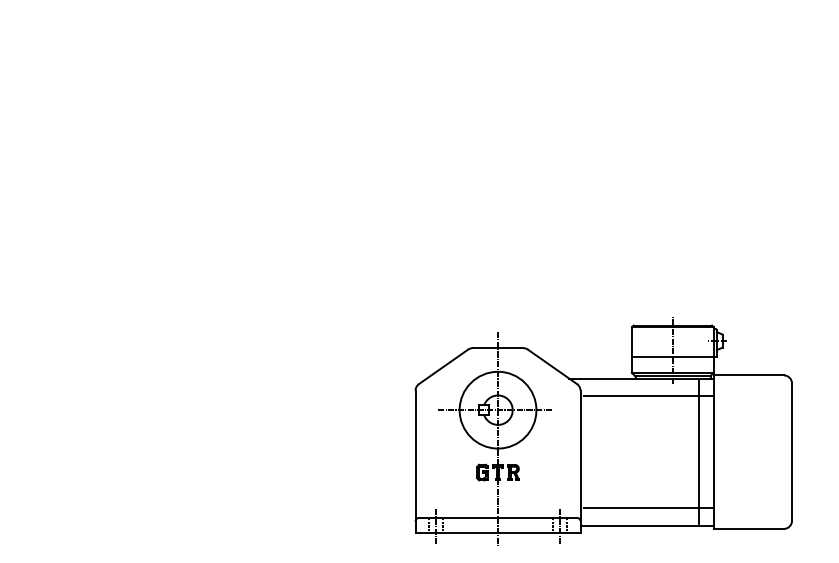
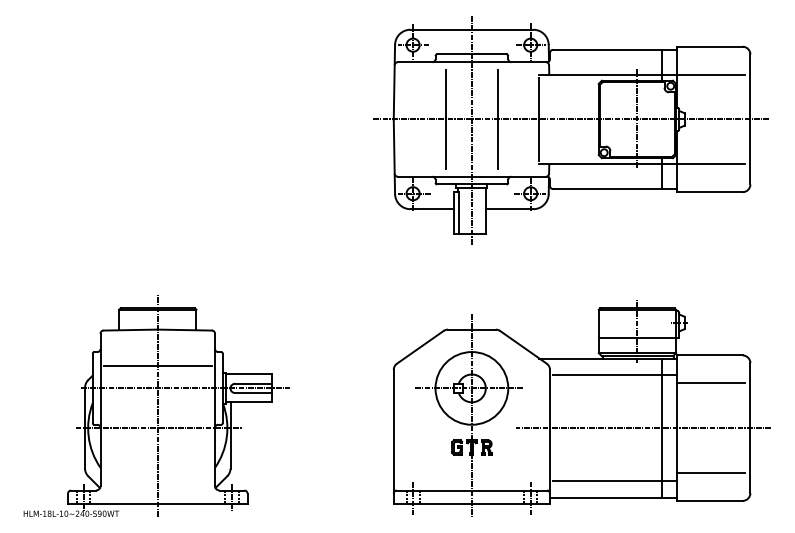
part: (602, 137) -> (570, 130), added
line: (749, 405) -> (710, 383), added
part: (165, 428) -> (156, 405), added
line: (679, 452) -> (643, 428), added
line: (749, 500) -> (710, 473), added

